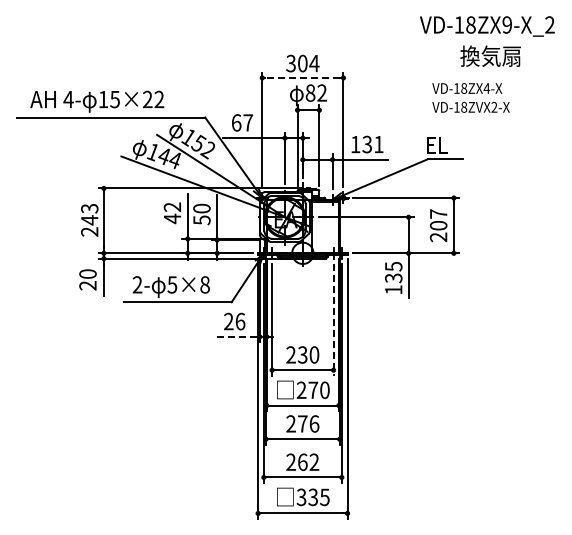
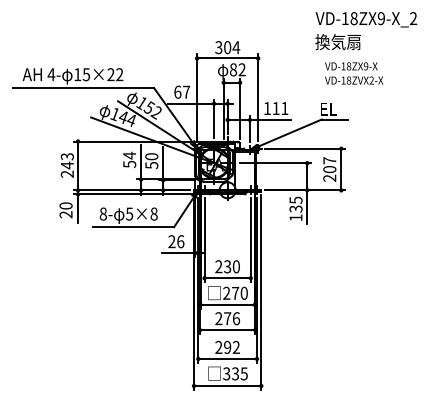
text: (490, 55) -> (337, 41), moved
line: (302, 77) -> (227, 58), dashed -> solid
text: (486, 88) -> (365, 66), VD-18ZX4-X -> VD-18ZX9-X
text: (366, 144) -> (275, 108), 131 -> 111
text: (172, 213) -> (129, 160), 42 -> 54
text: (137, 284) -> (103, 213), 2- -> 8-
line: (333, 319) -> (250, 240), dashed -> solid
line: (235, 336) -> (177, 252), dashed -> solid
text: (302, 462) -> (227, 347), 262 -> 292

